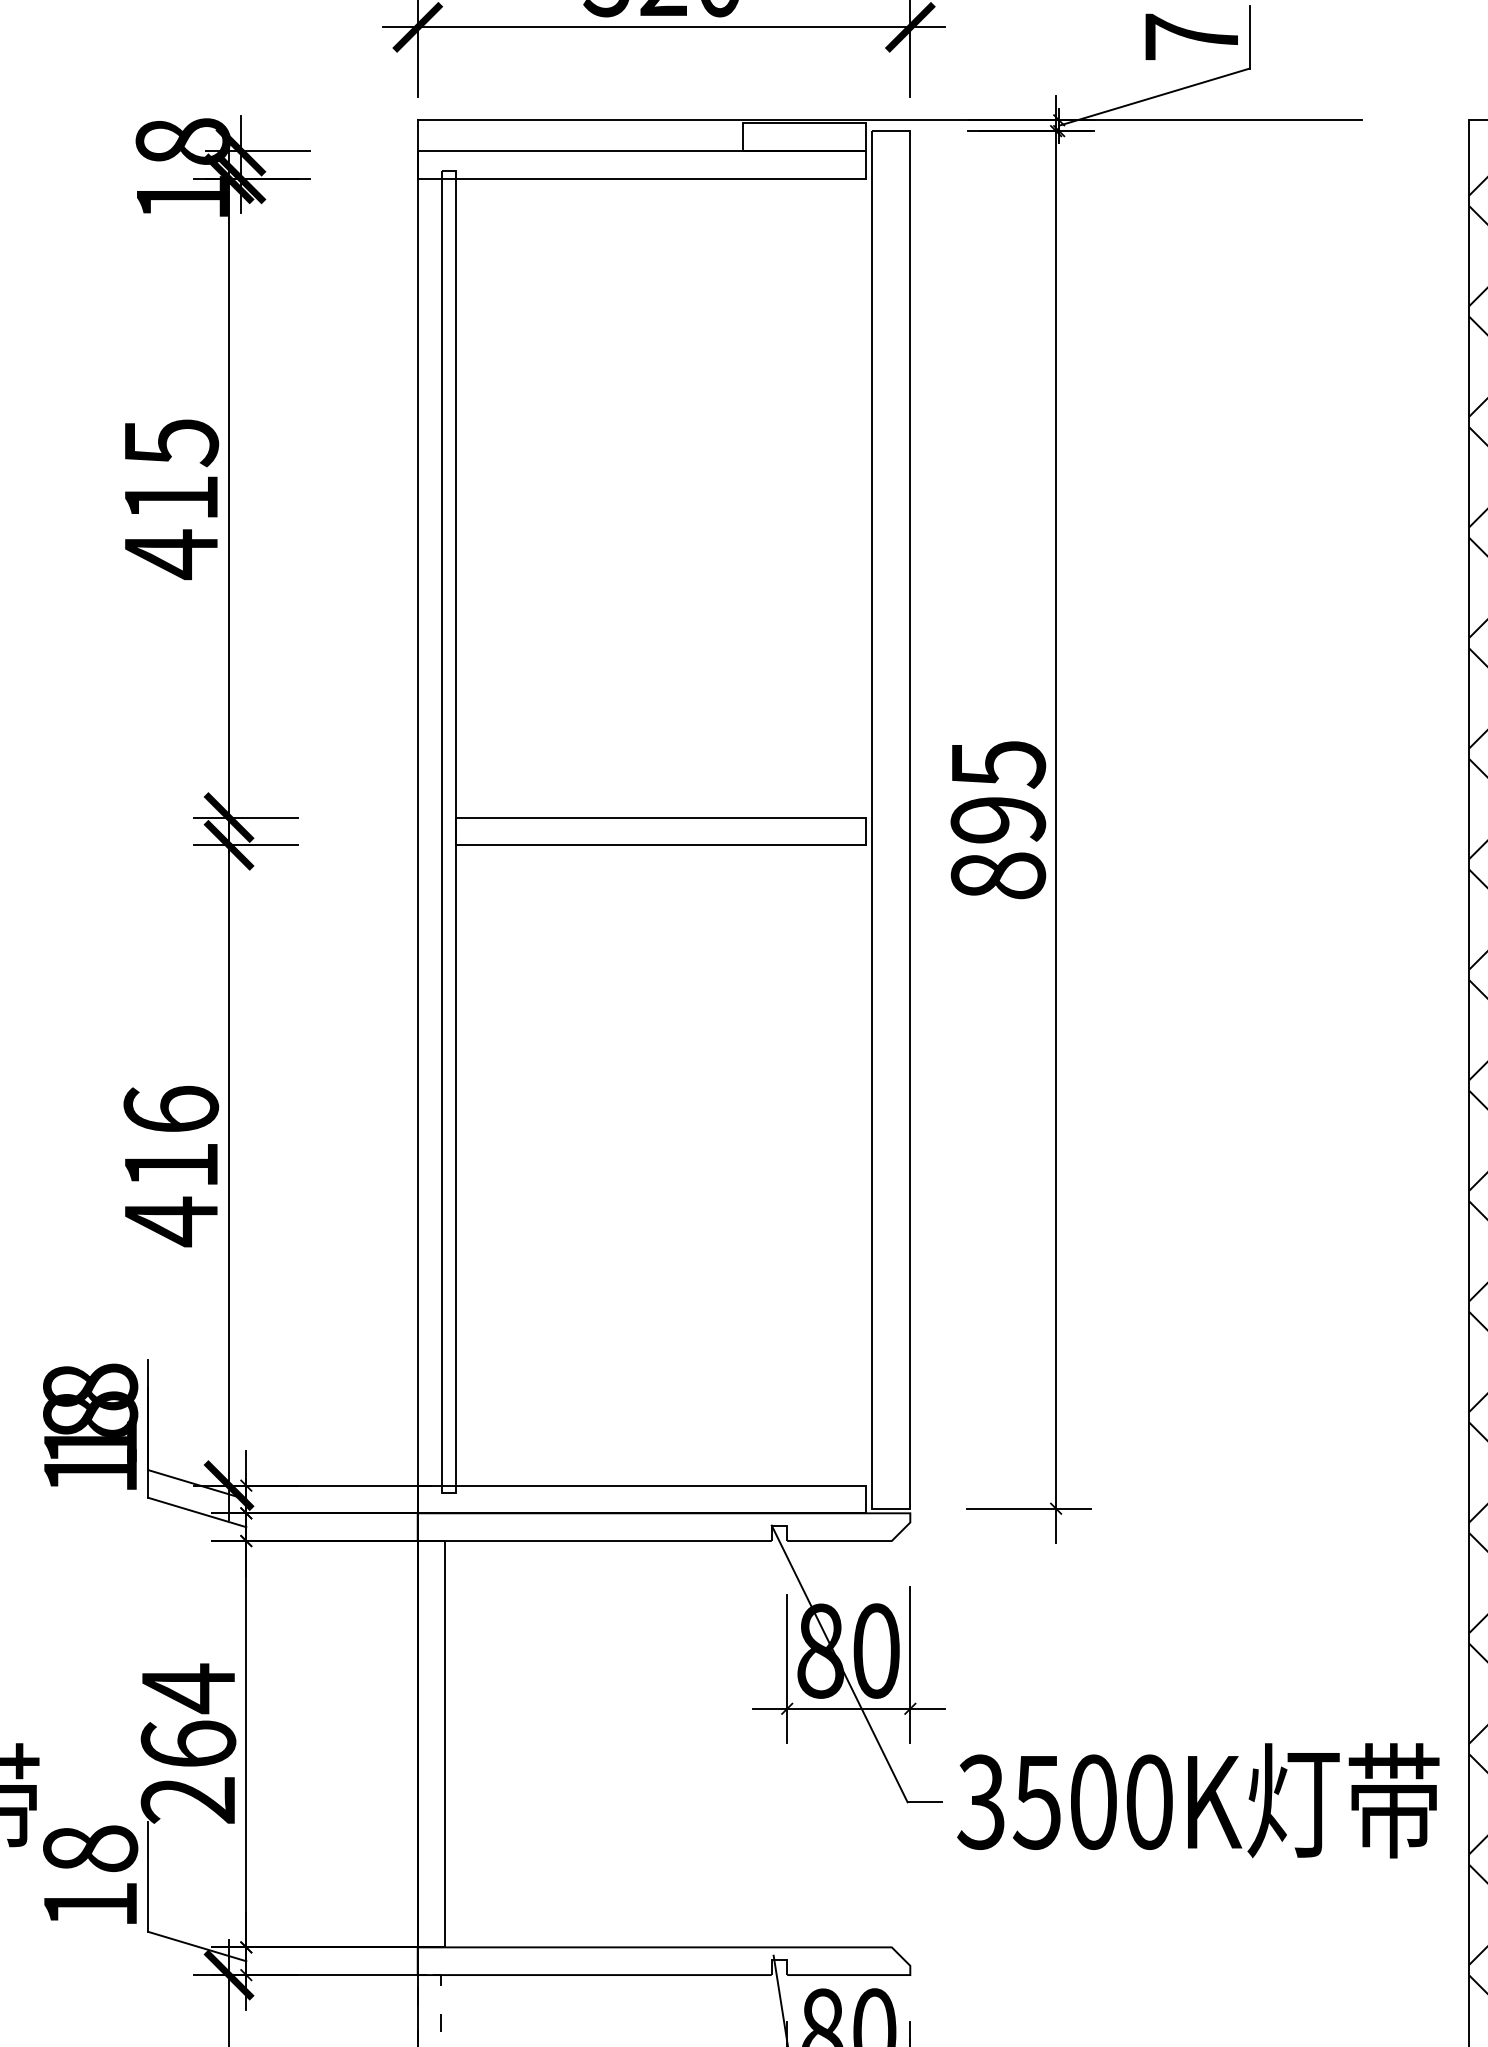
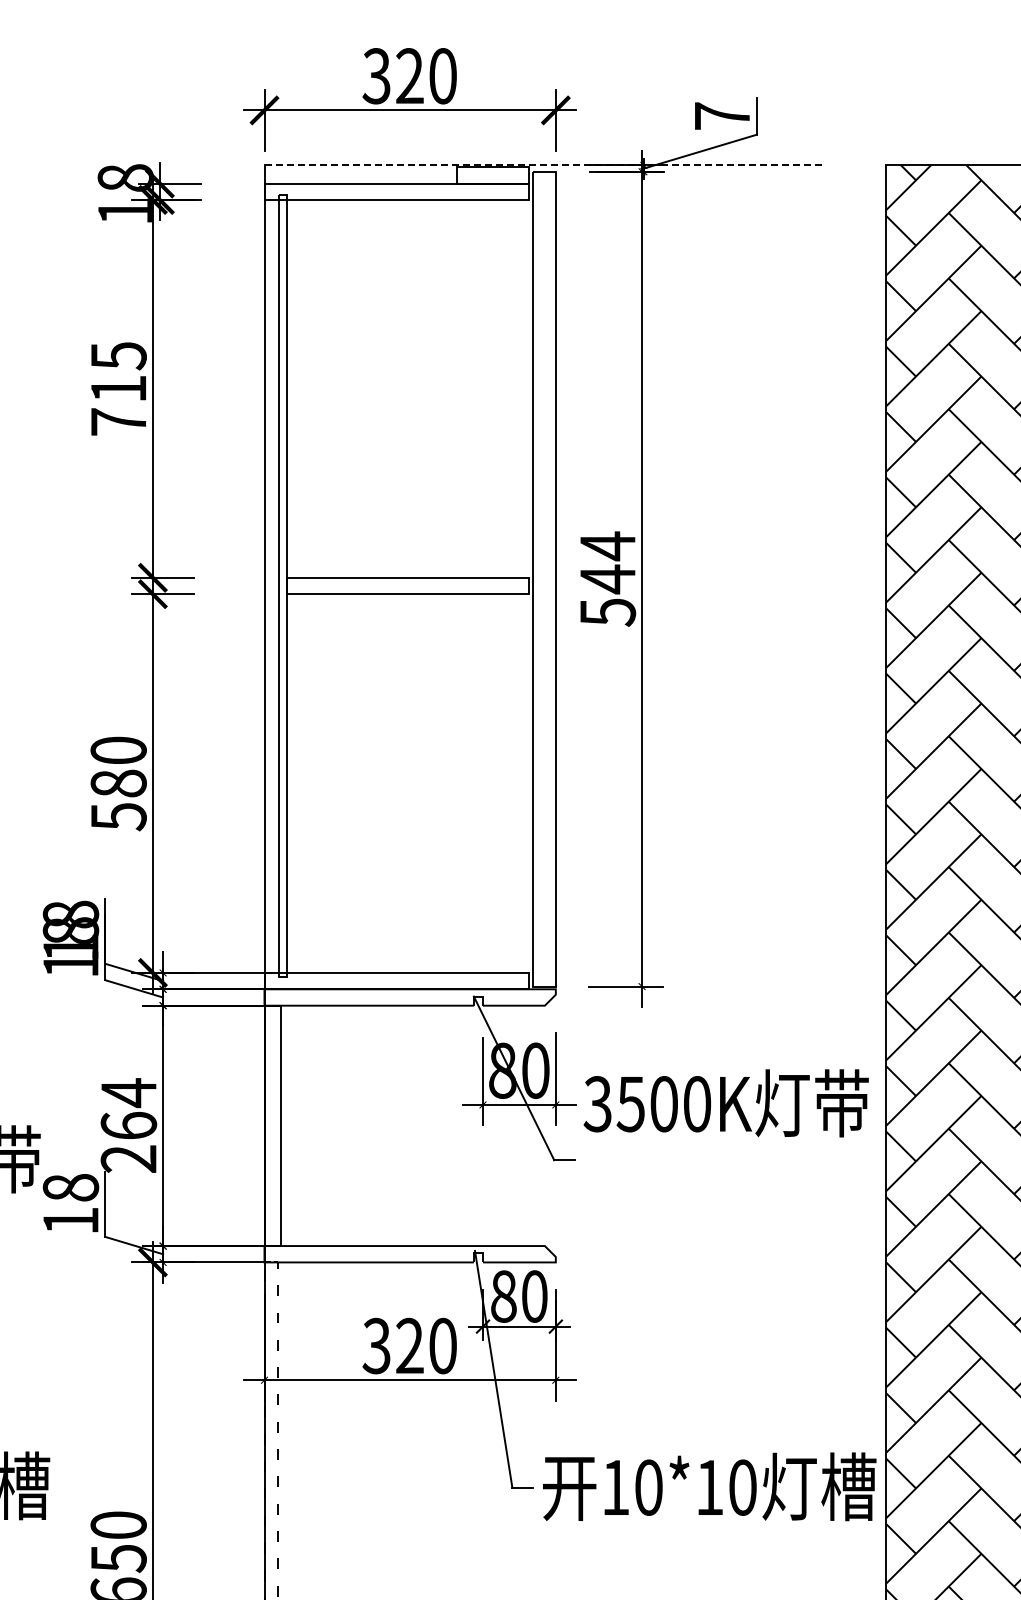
line: (891, 120) -> (544, 165), solid -> dashed
text: (170, 555) -> (118, 422), 415 -> 715
text: (997, 818) -> (607, 578), 895 -> 544
text: (170, 1165) -> (118, 783), 416 -> 580
text: (1197, 1801) -> (725, 1103), moved

